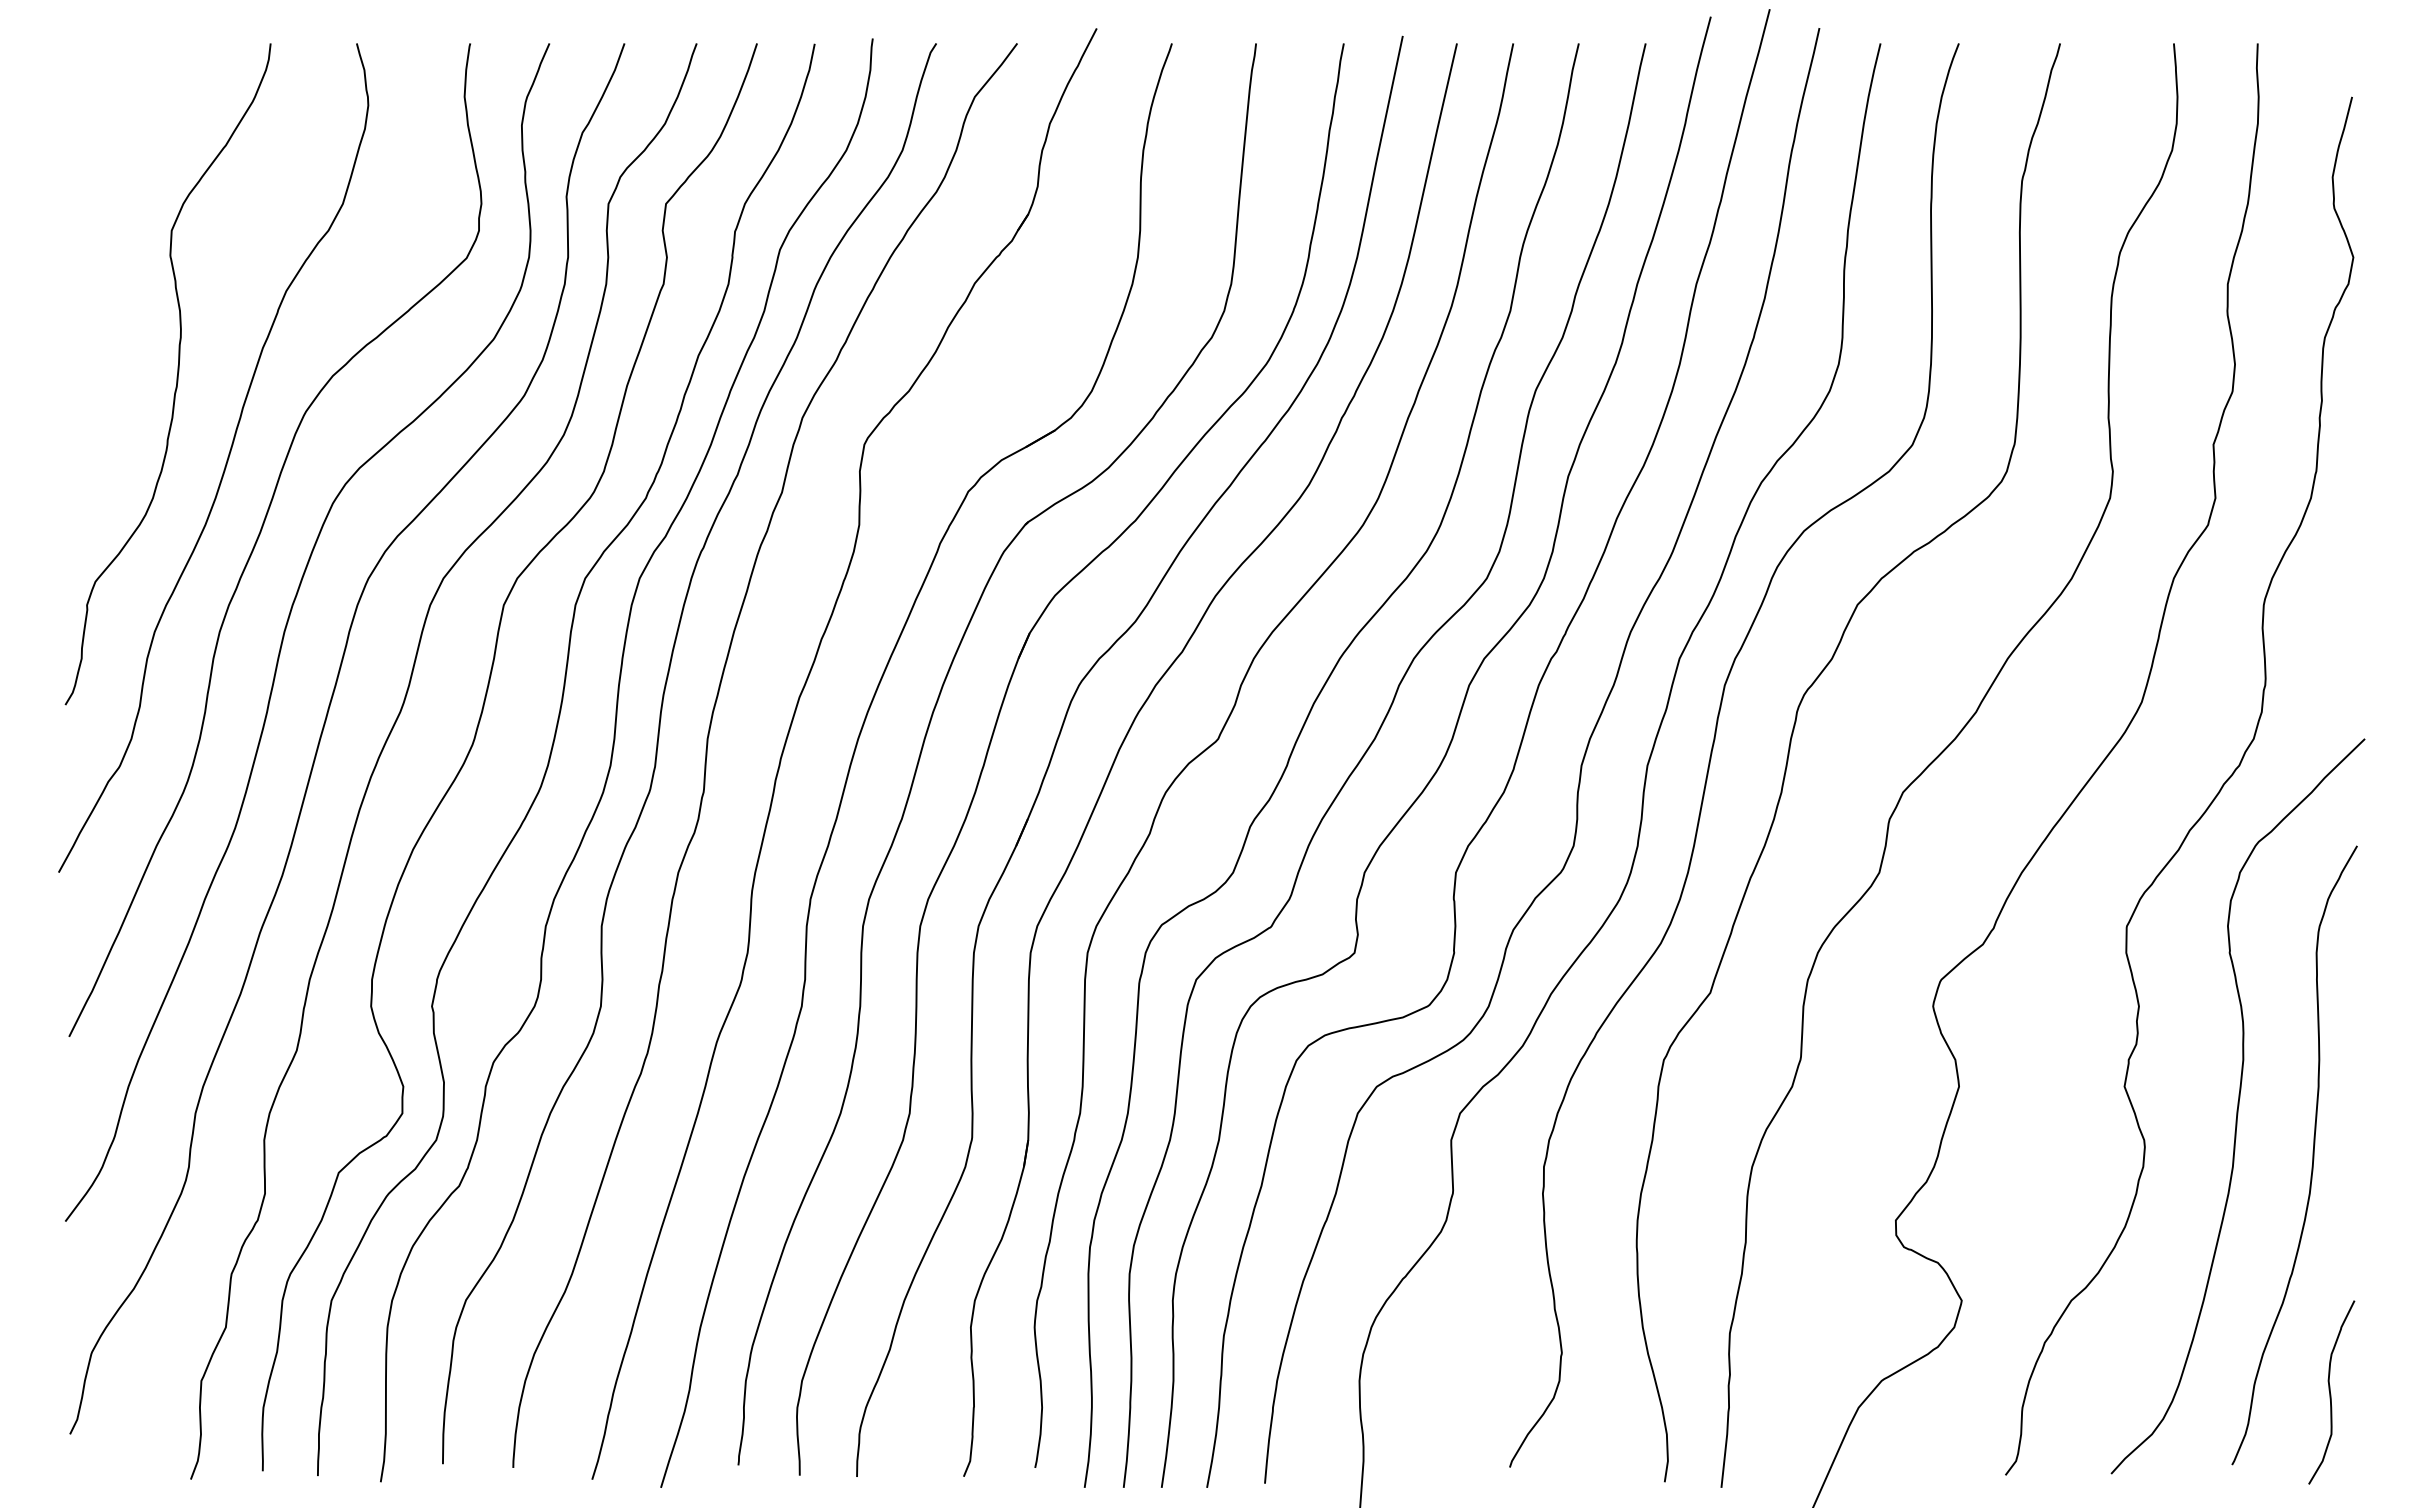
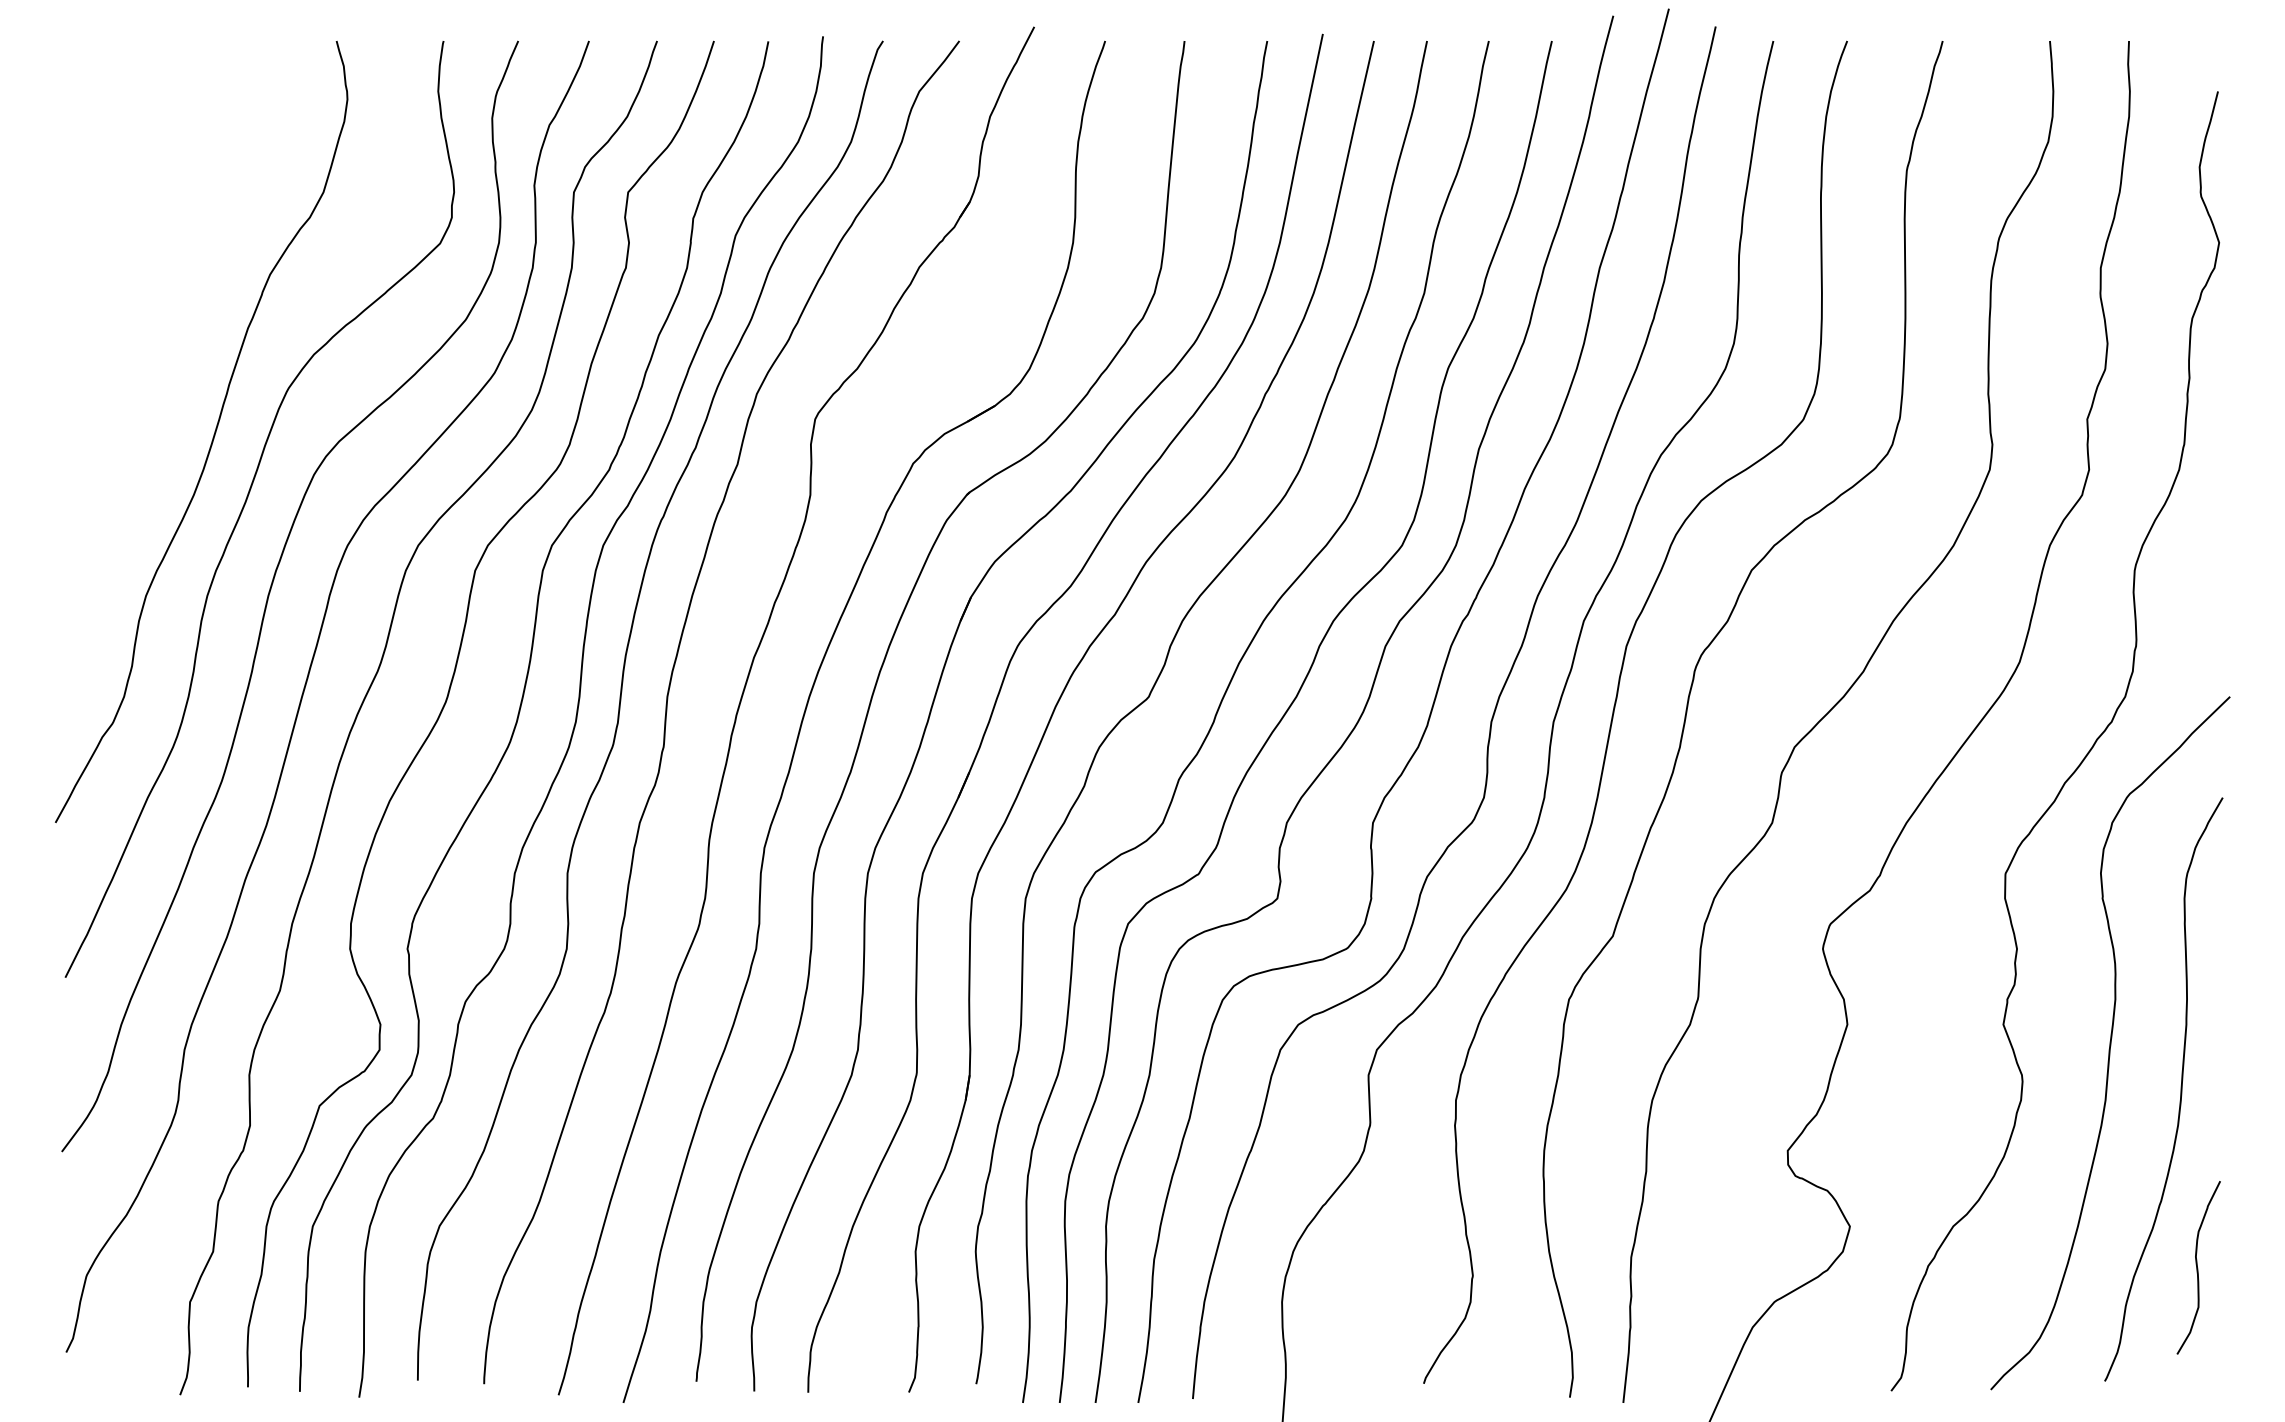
curve: (176, 376) -> (166, 355), removed
curve: (2330, 1392) -> (2197, 1267), moved

